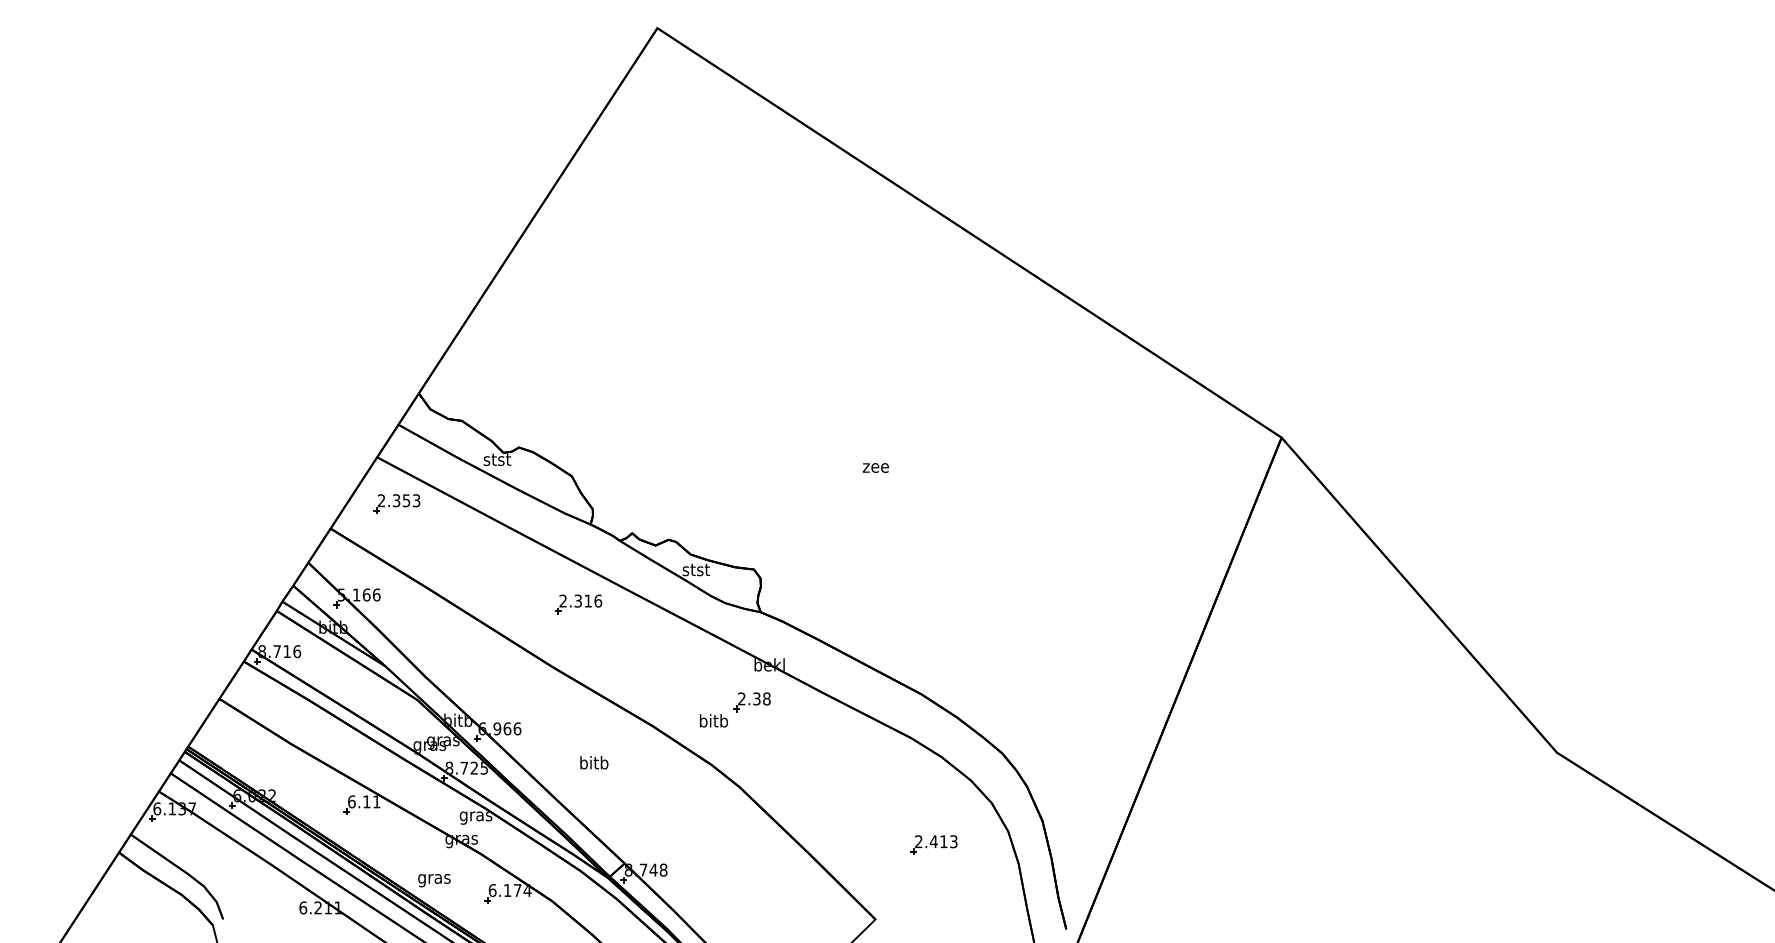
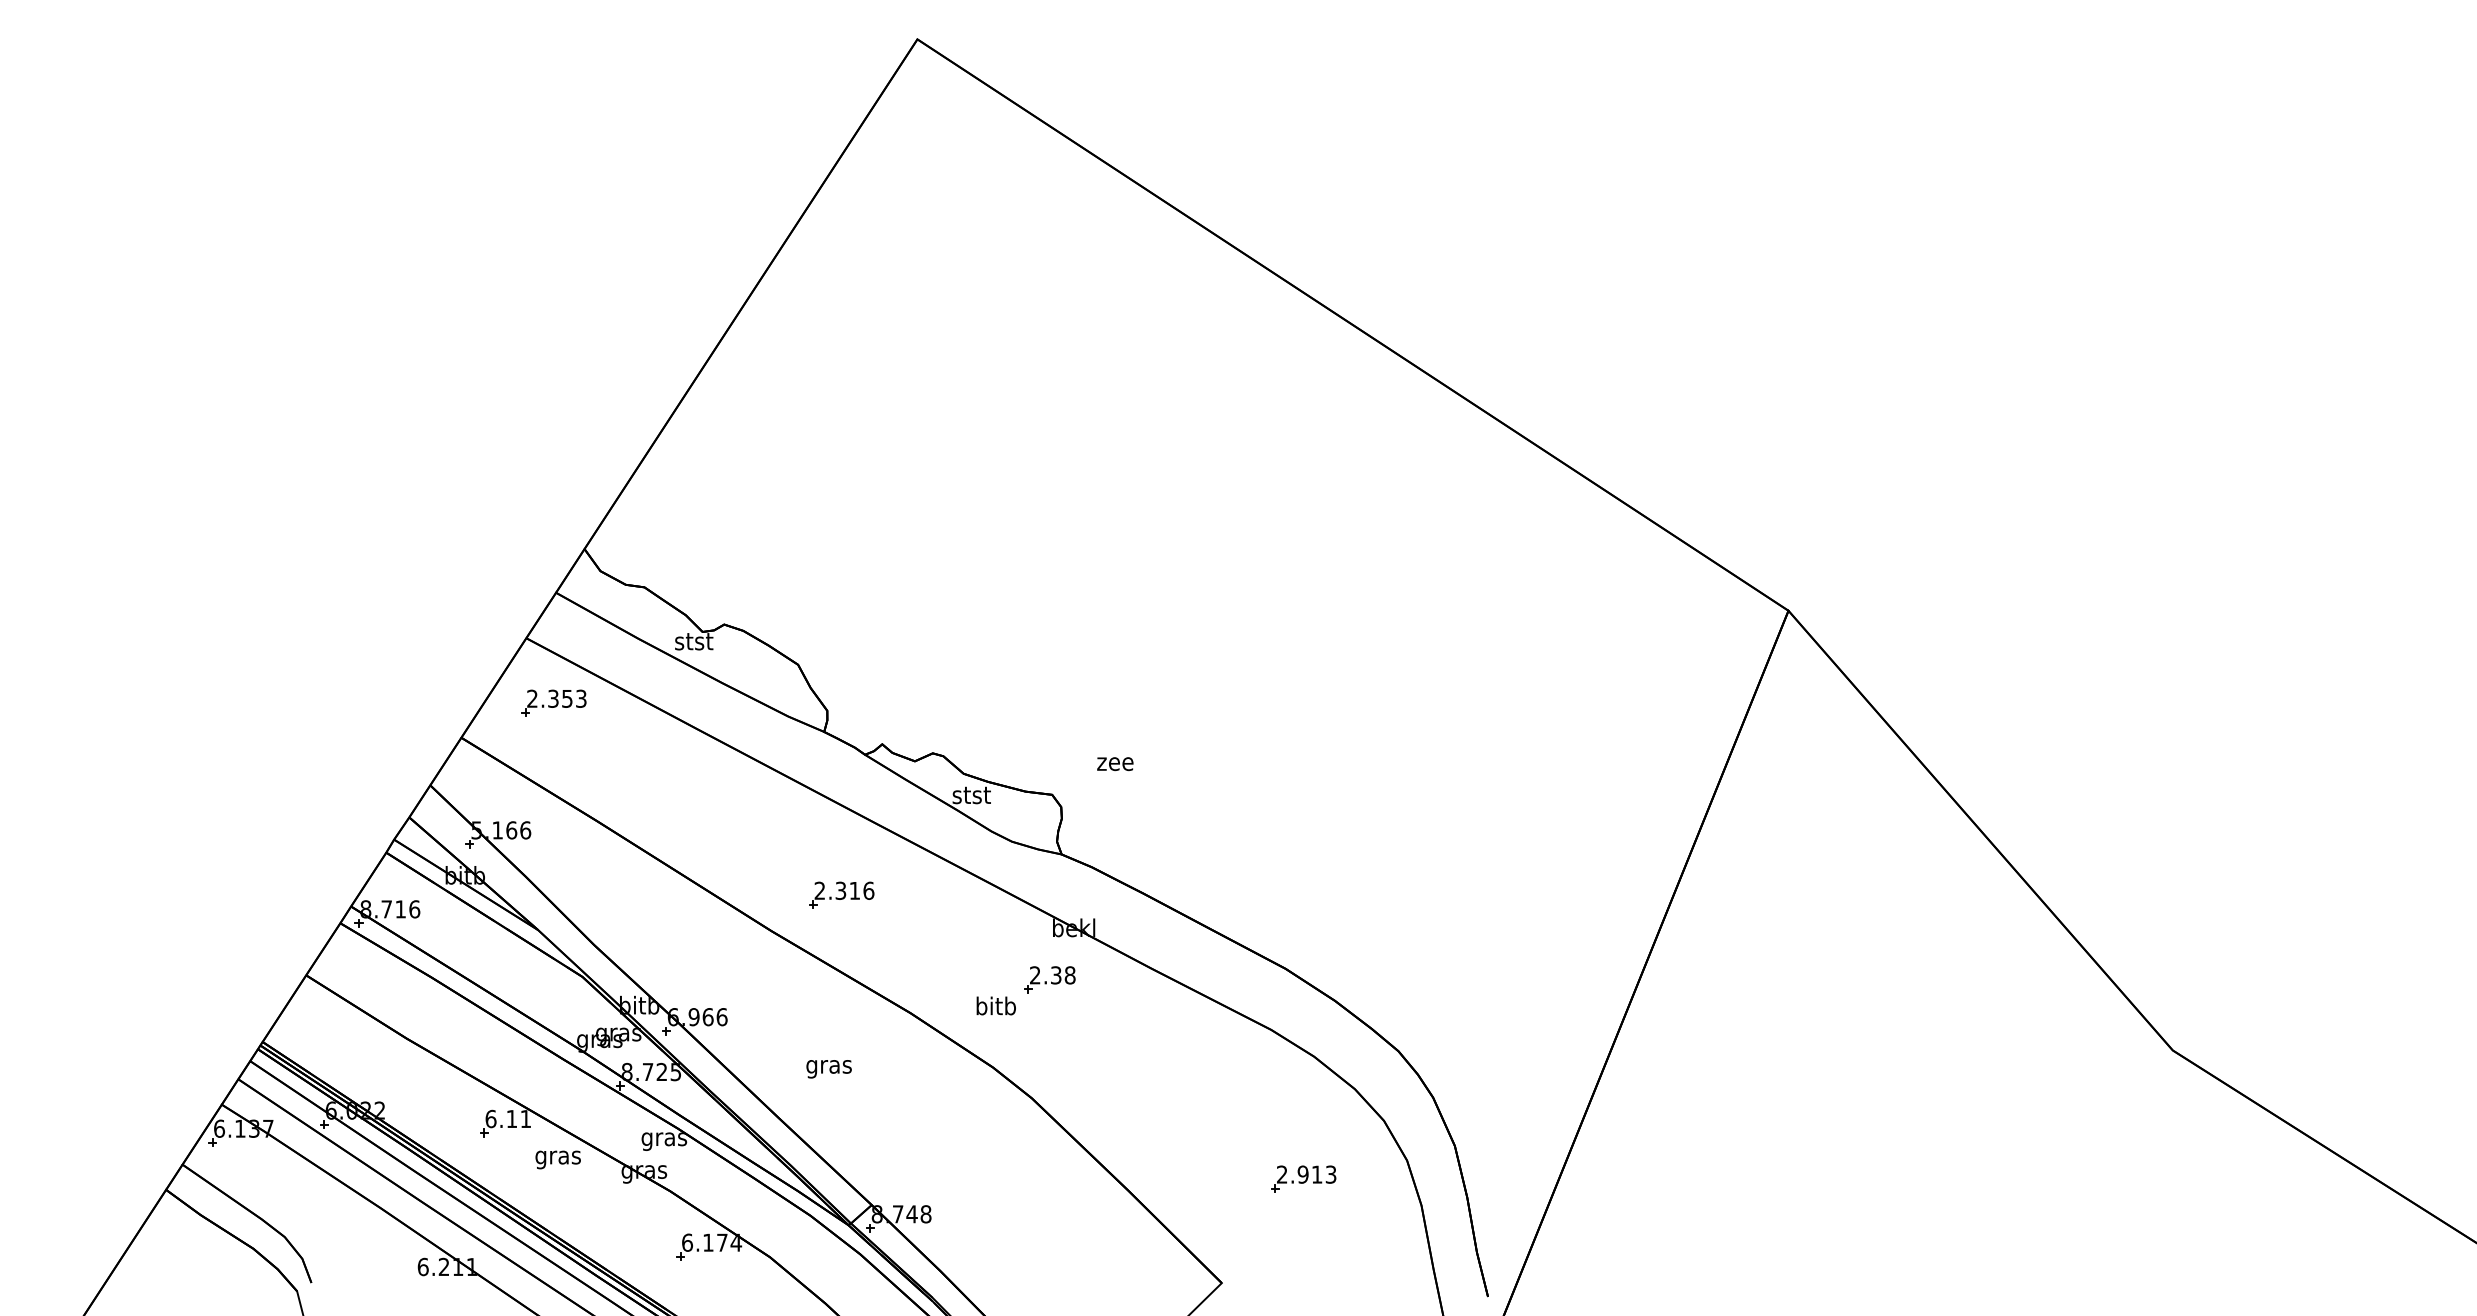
text: (876, 468) -> (1115, 764), moved
part: (578, 603) -> (841, 894), moved
text: (593, 764) -> (828, 1066), bitb -> gras
text: (933, 841) -> (1302, 1174), 2.413 -> 2.913
text: (433, 880) -> (557, 1159), moved

